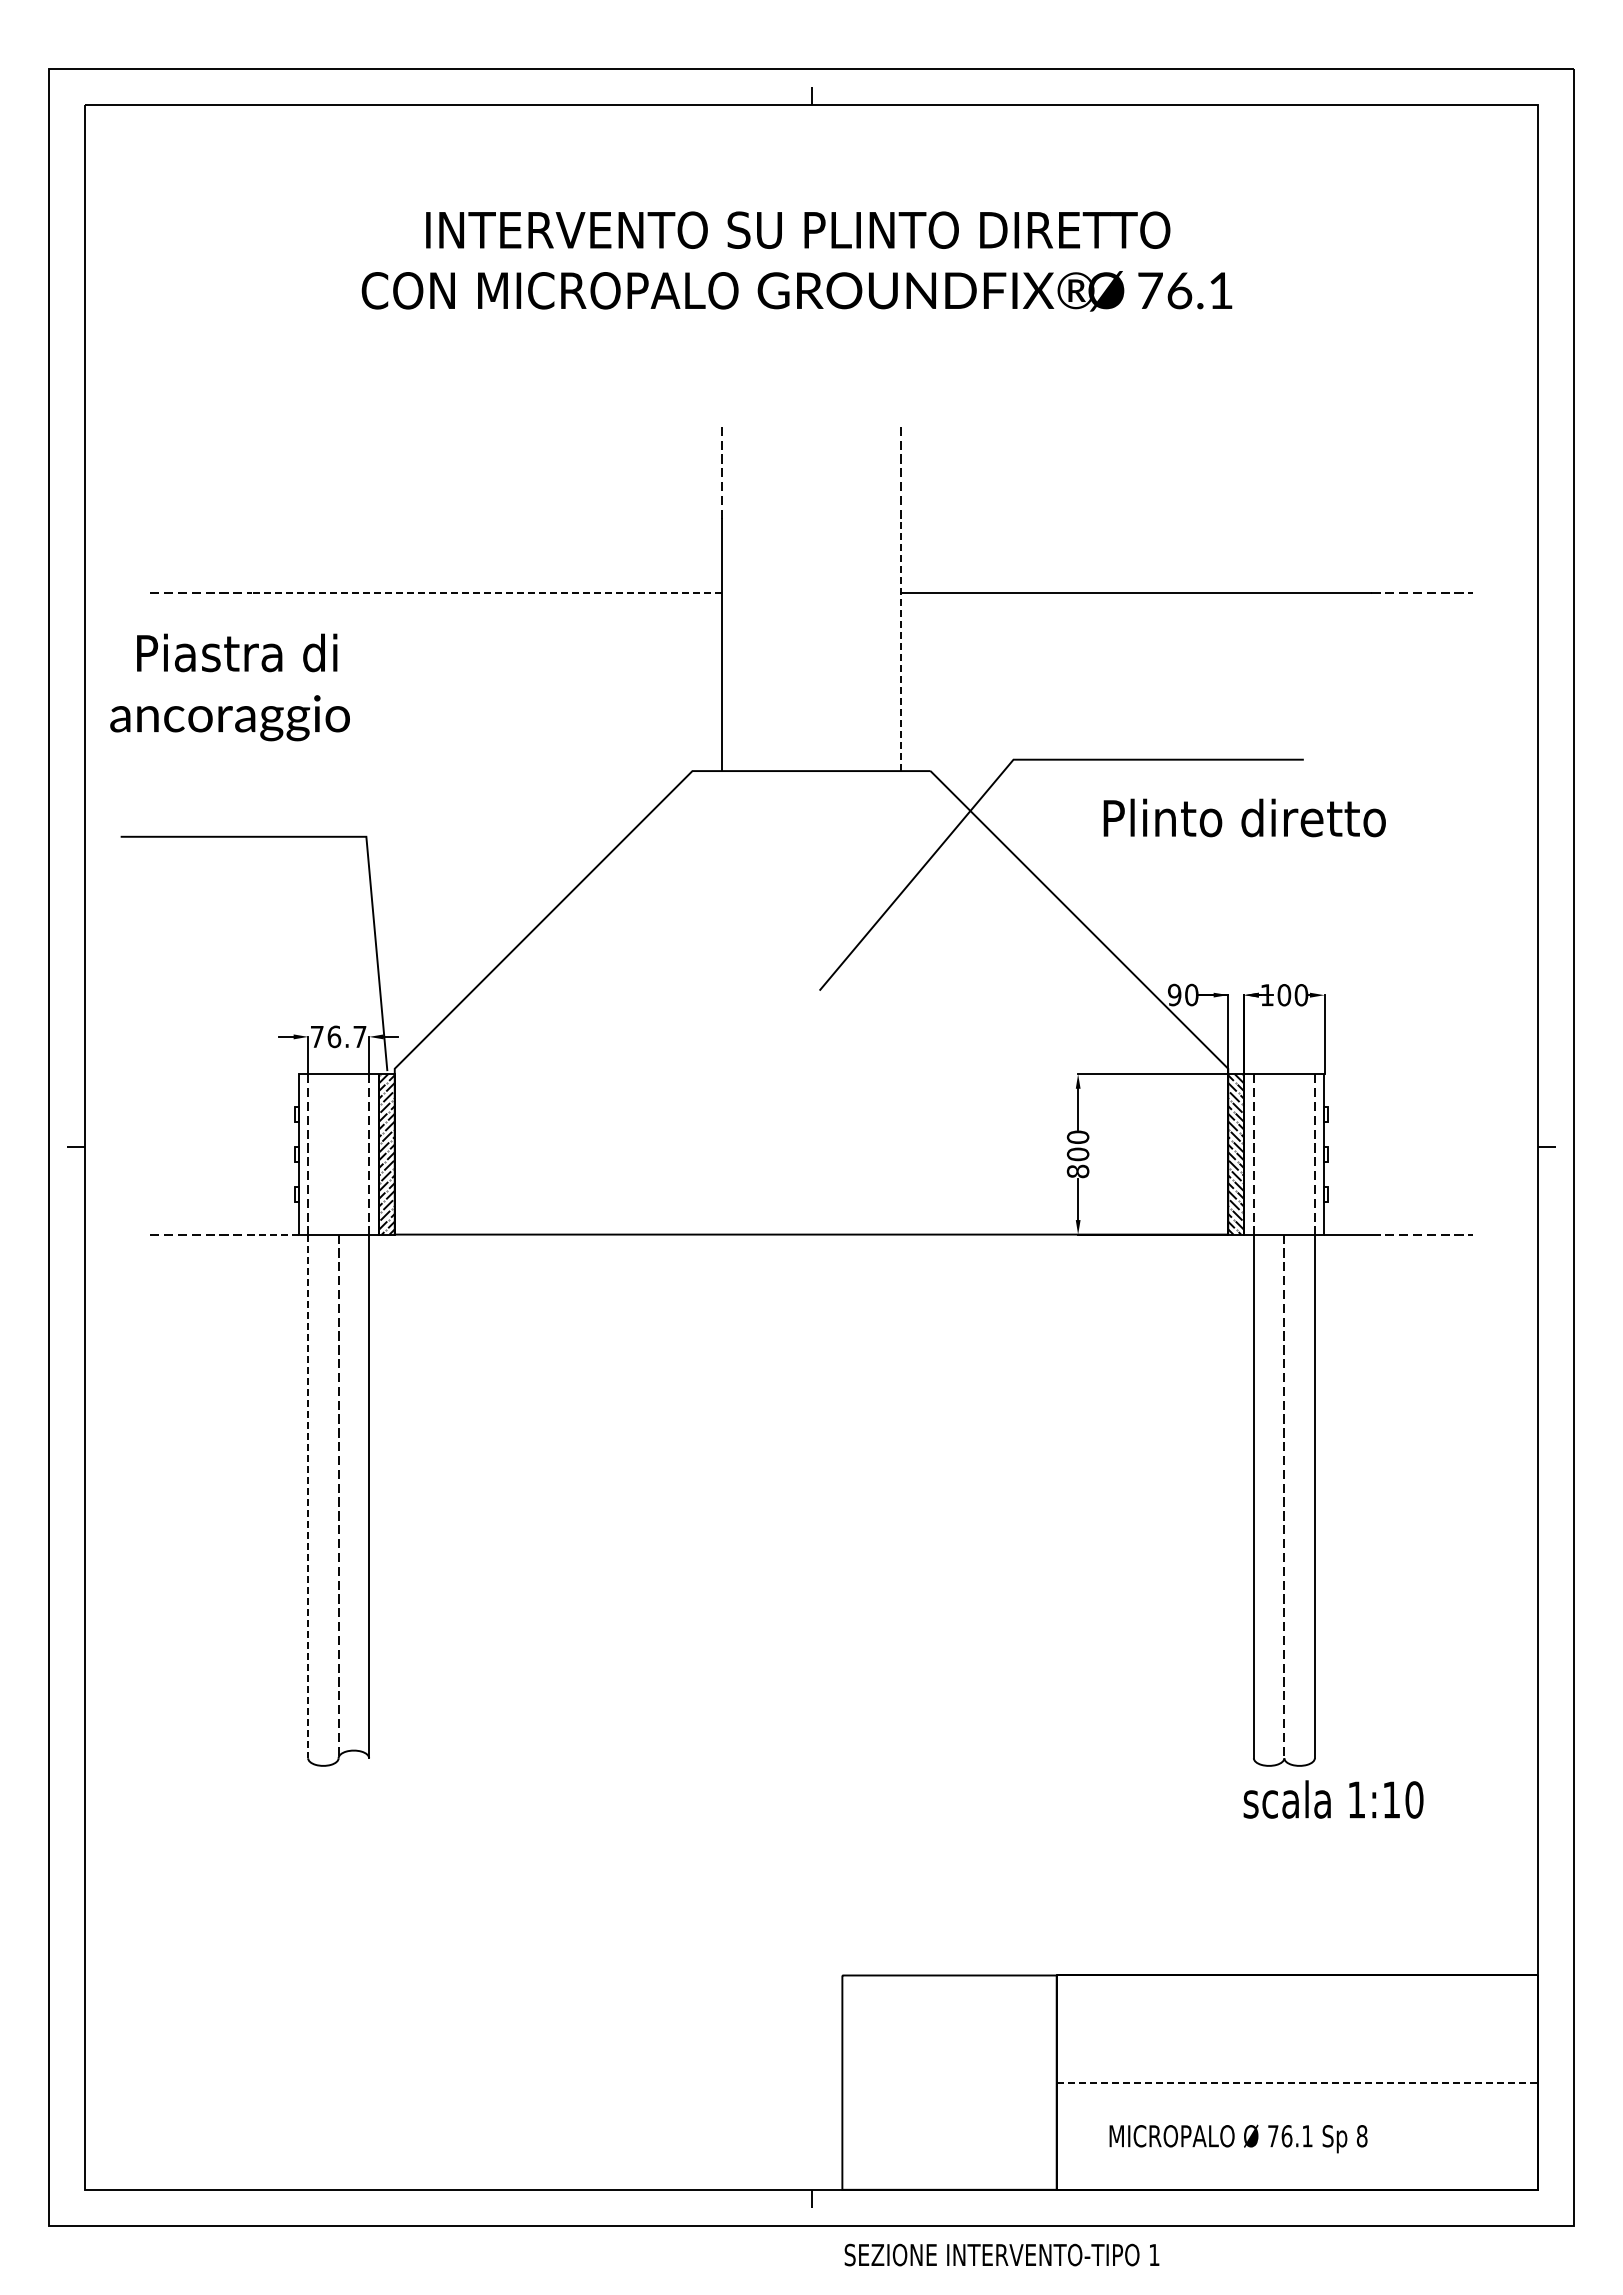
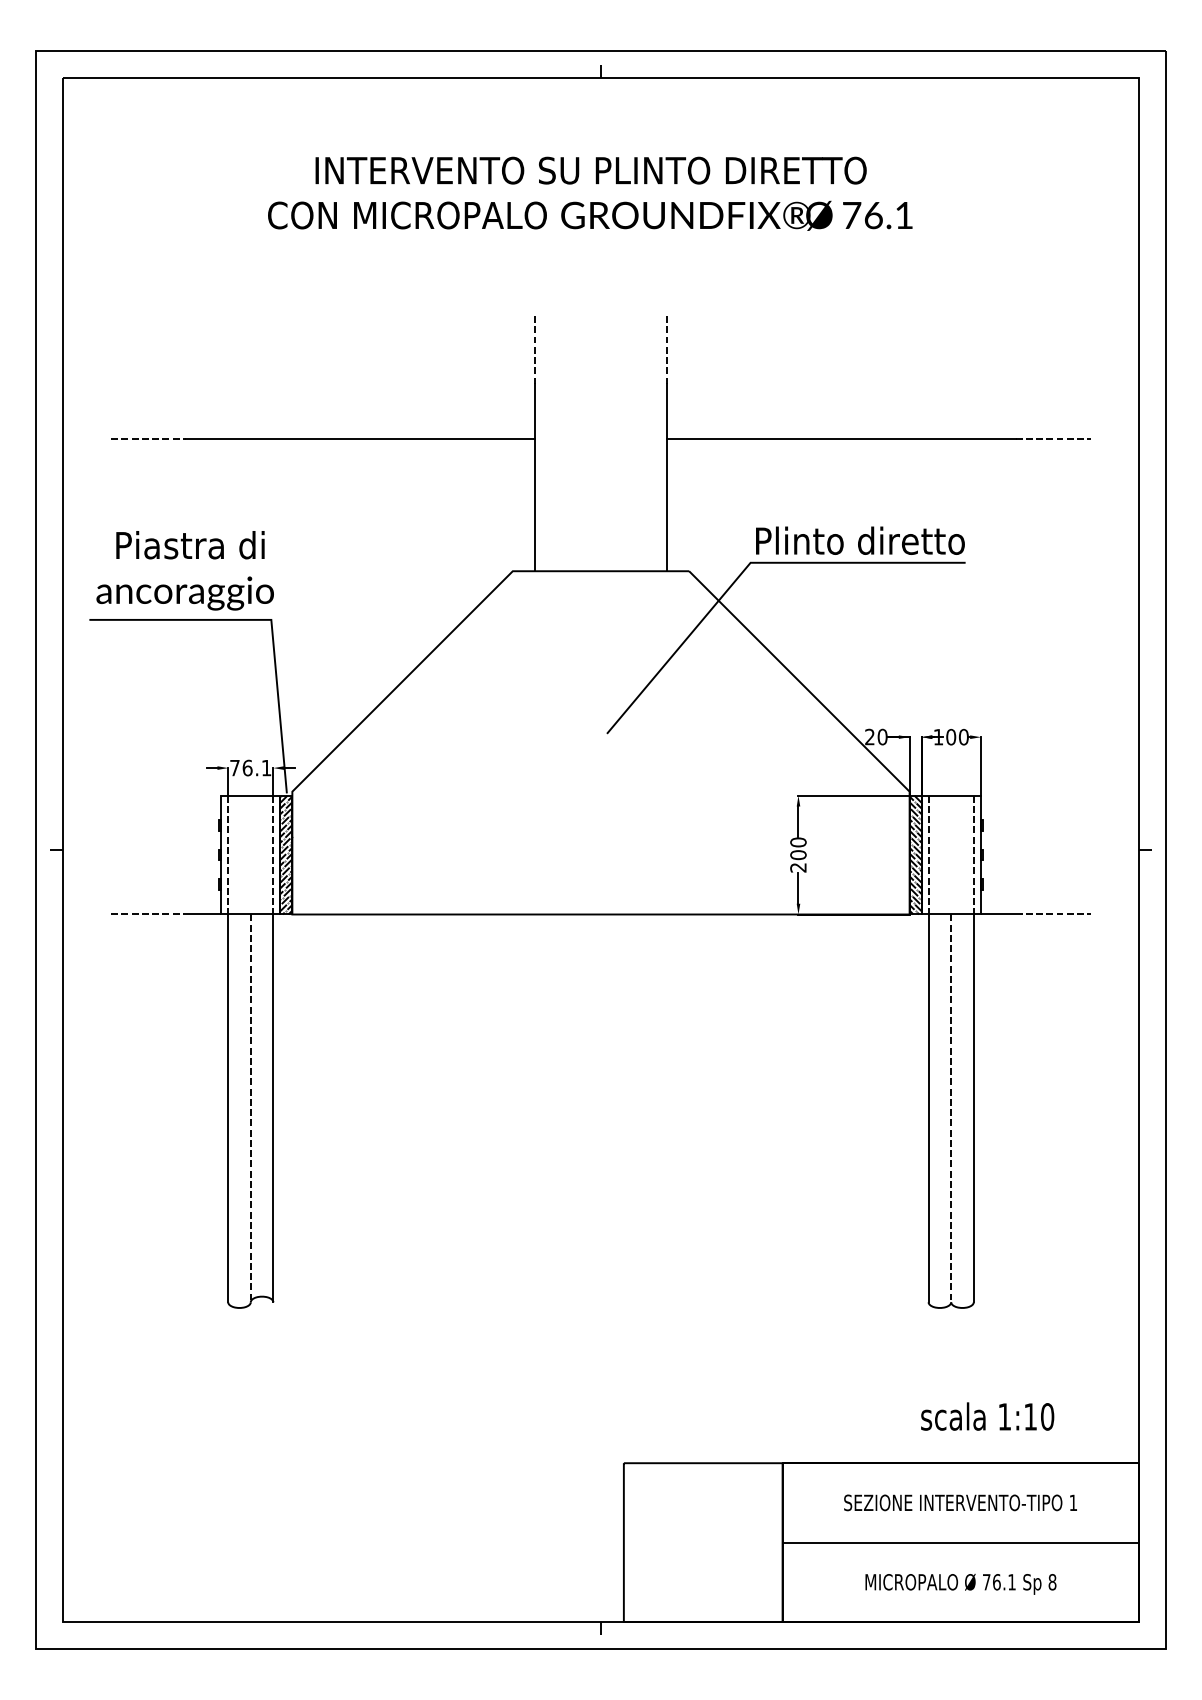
line: (486, 592) -> (360, 438), dashed -> solid
line: (900, 644) -> (666, 477), dashed -> solid
text: (229, 687) -> (184, 570), moved
text: (1244, 817) -> (860, 540), moved
text: (1174, 995) -> (869, 737), 90 -> 20
text: (359, 1036) -> (266, 767), 76.7 -> 76.1
text: (1078, 1171) -> (798, 867), 800 -> 200
line: (274, 1234) -> (203, 914), dashed -> solid
line: (308, 1496) -> (228, 1108), dashed -> solid
text: (1333, 1799) -> (987, 1416), moved
line: (1297, 2082) -> (960, 1542), dashed -> solid
text: (1238, 2138) -> (960, 1583), moved
text: (1001, 2254) -> (960, 1502), moved

